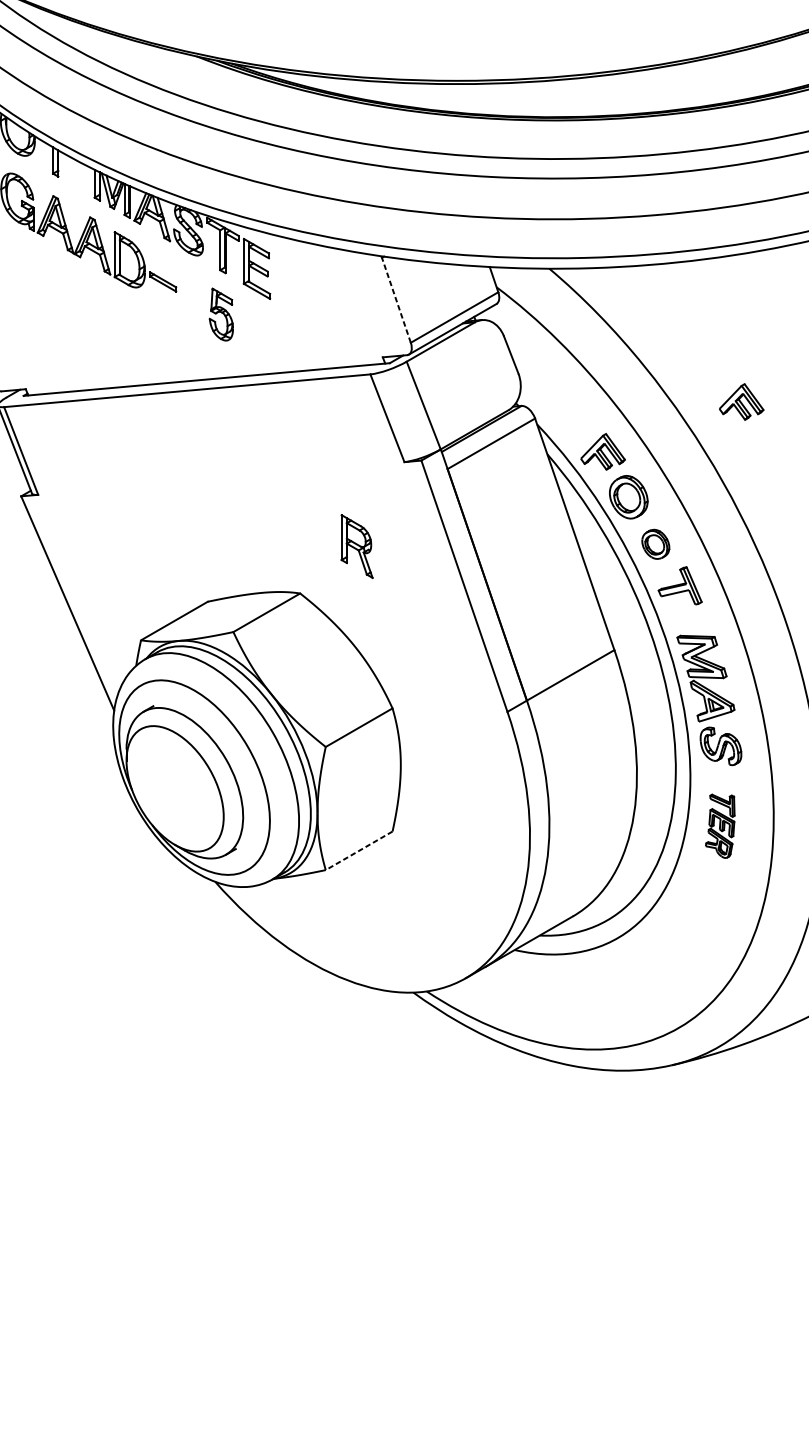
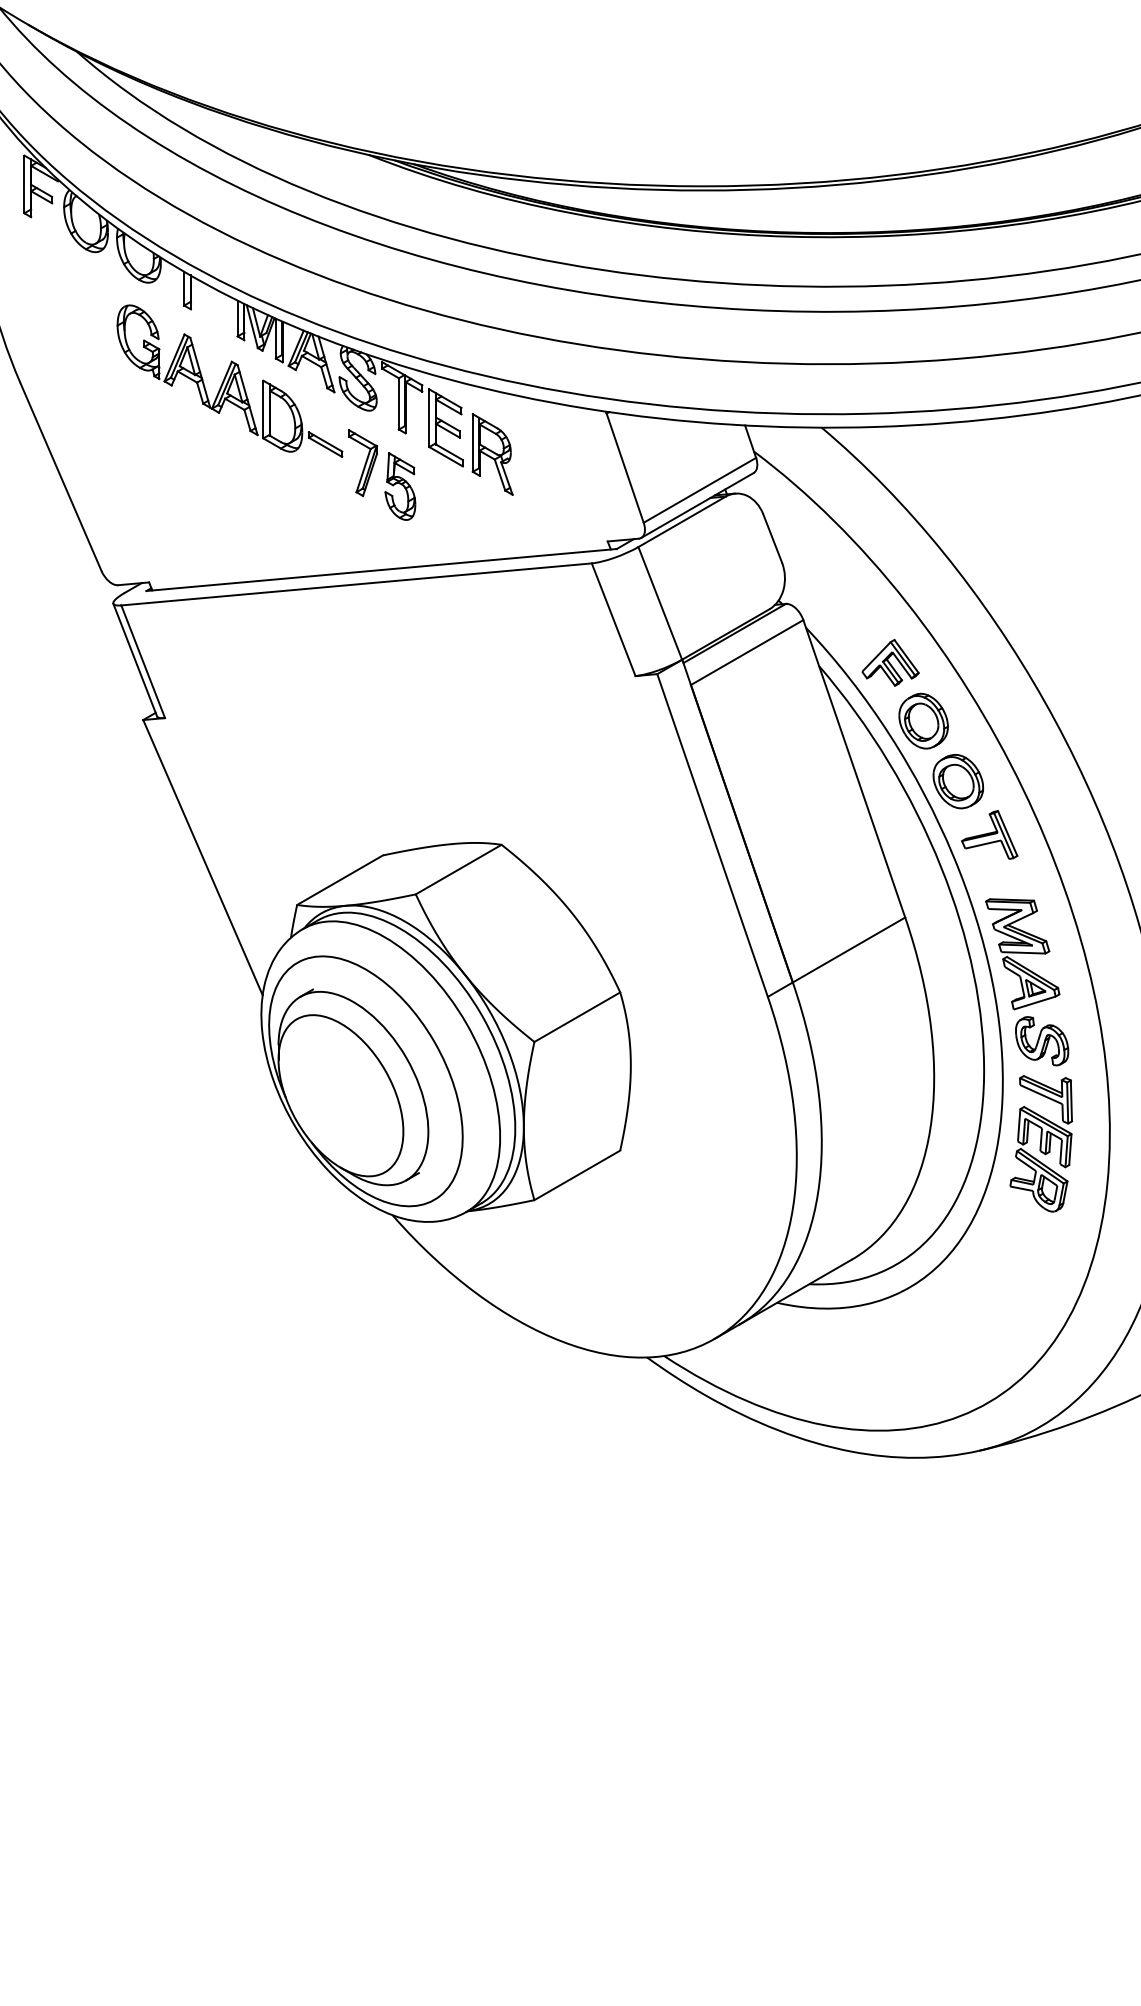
part: (192, 296) -> (363, 463), added
line: (396, 300) -> (625, 468), dashed -> solid
part: (741, 401) -> (1068, 598), removed
part: (655, 544) -> (958, 781), size x1.43
part: (356, 546) -> (492, 454), moved
part: (719, 826) -> (1040, 1143), size x1.67
line: (359, 850) -> (577, 1175), dashed -> solid

